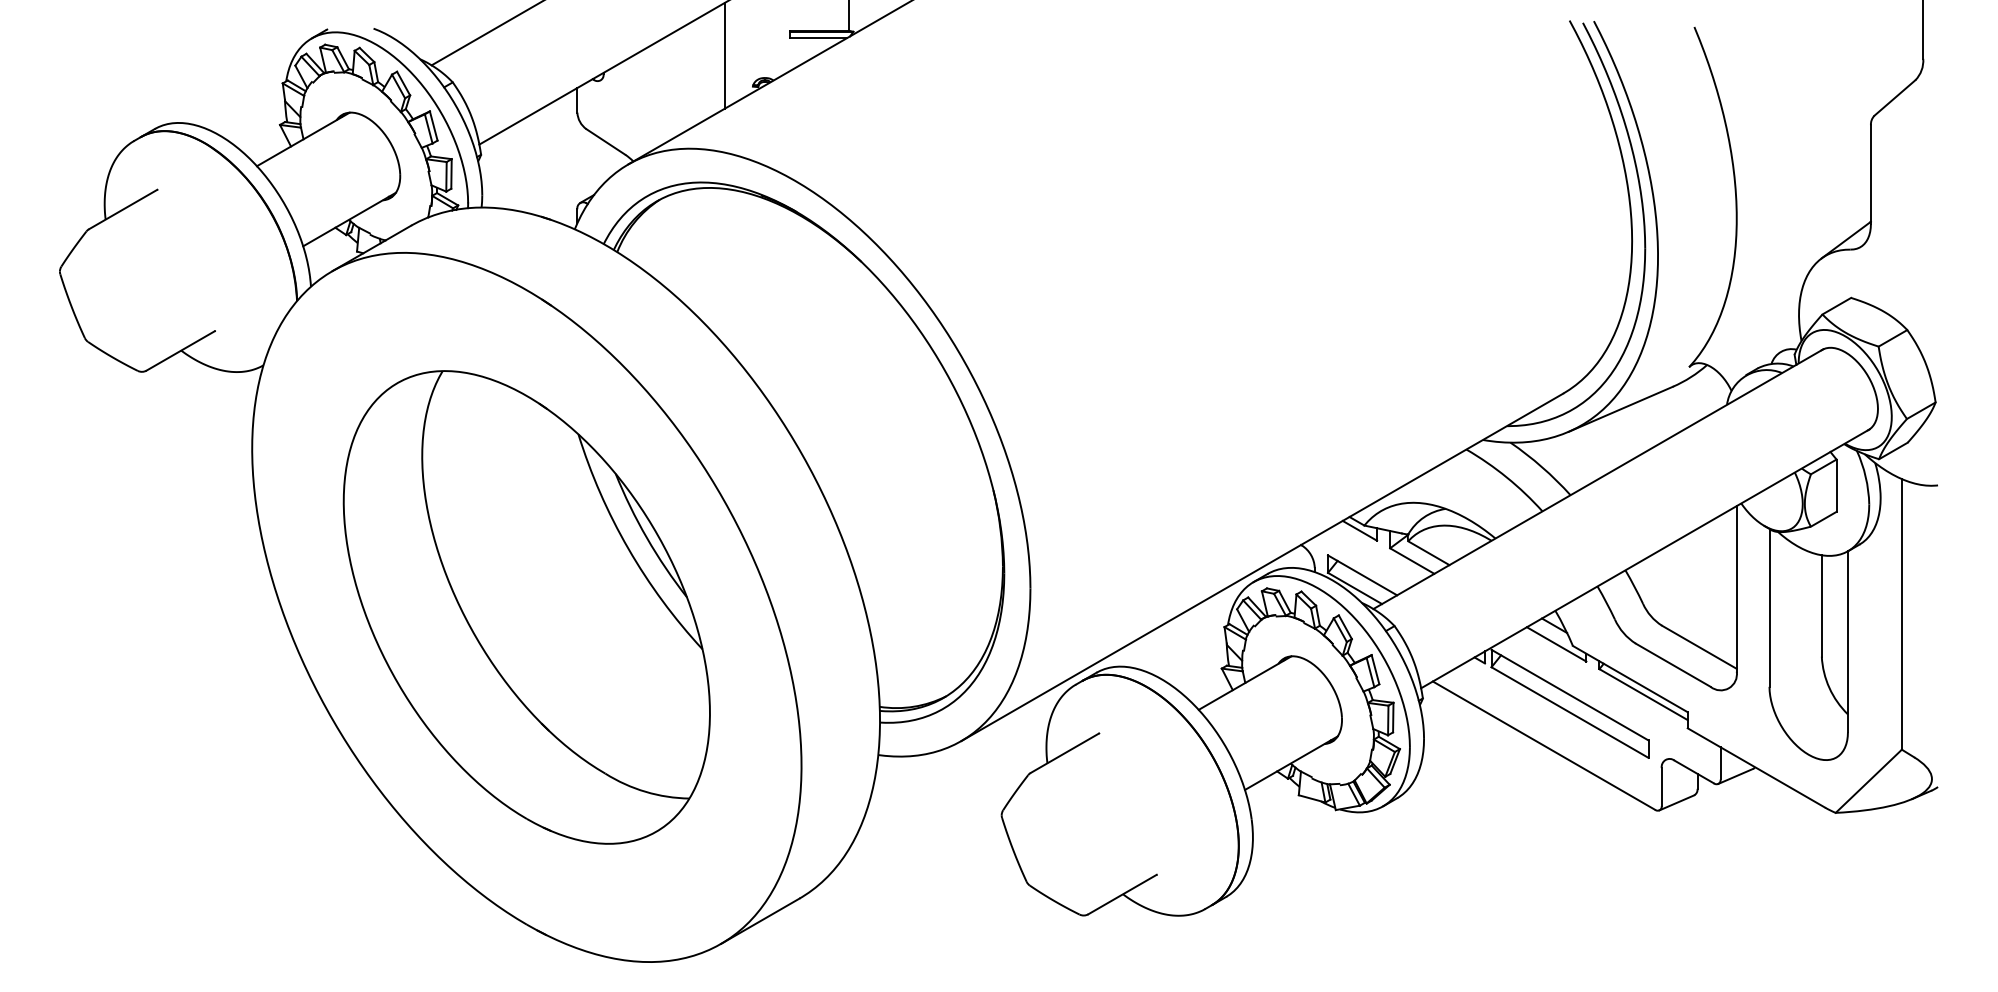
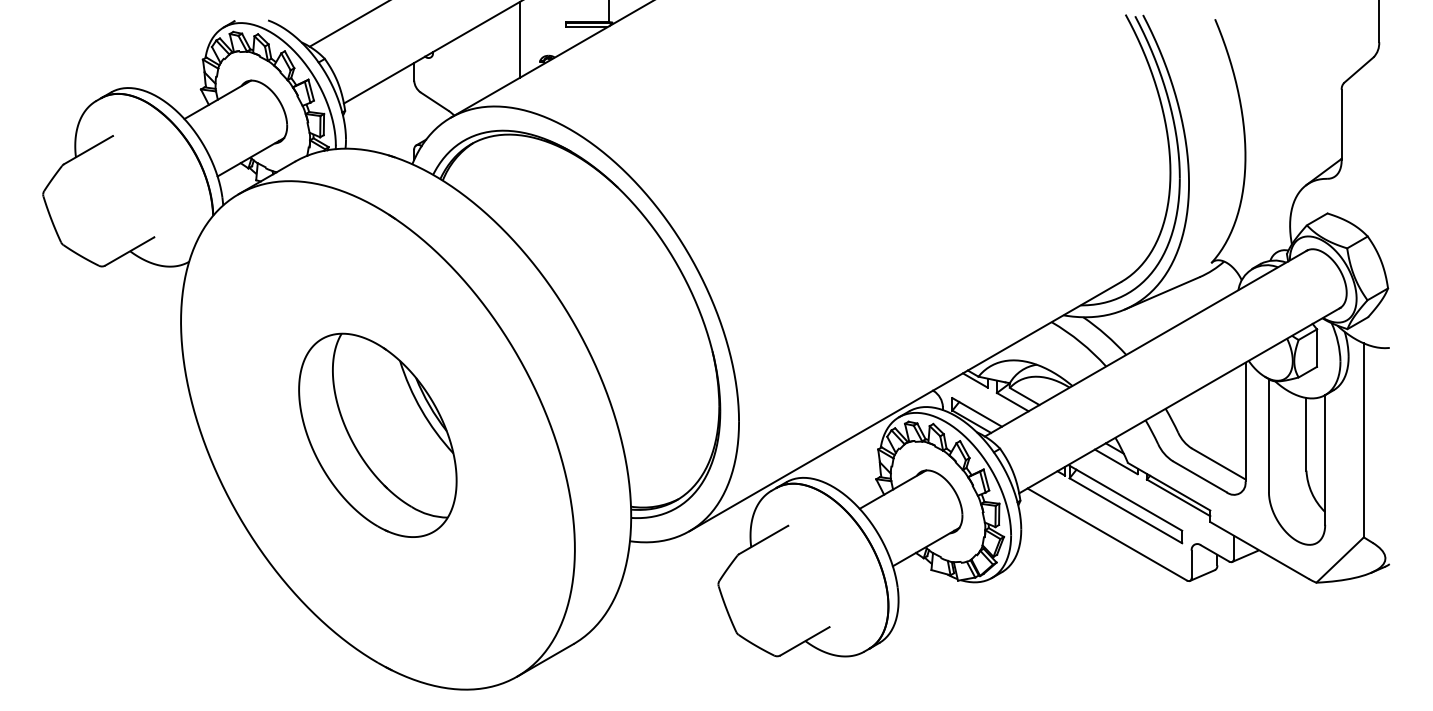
part: (526, 607) -> (377, 435), size x0.6

